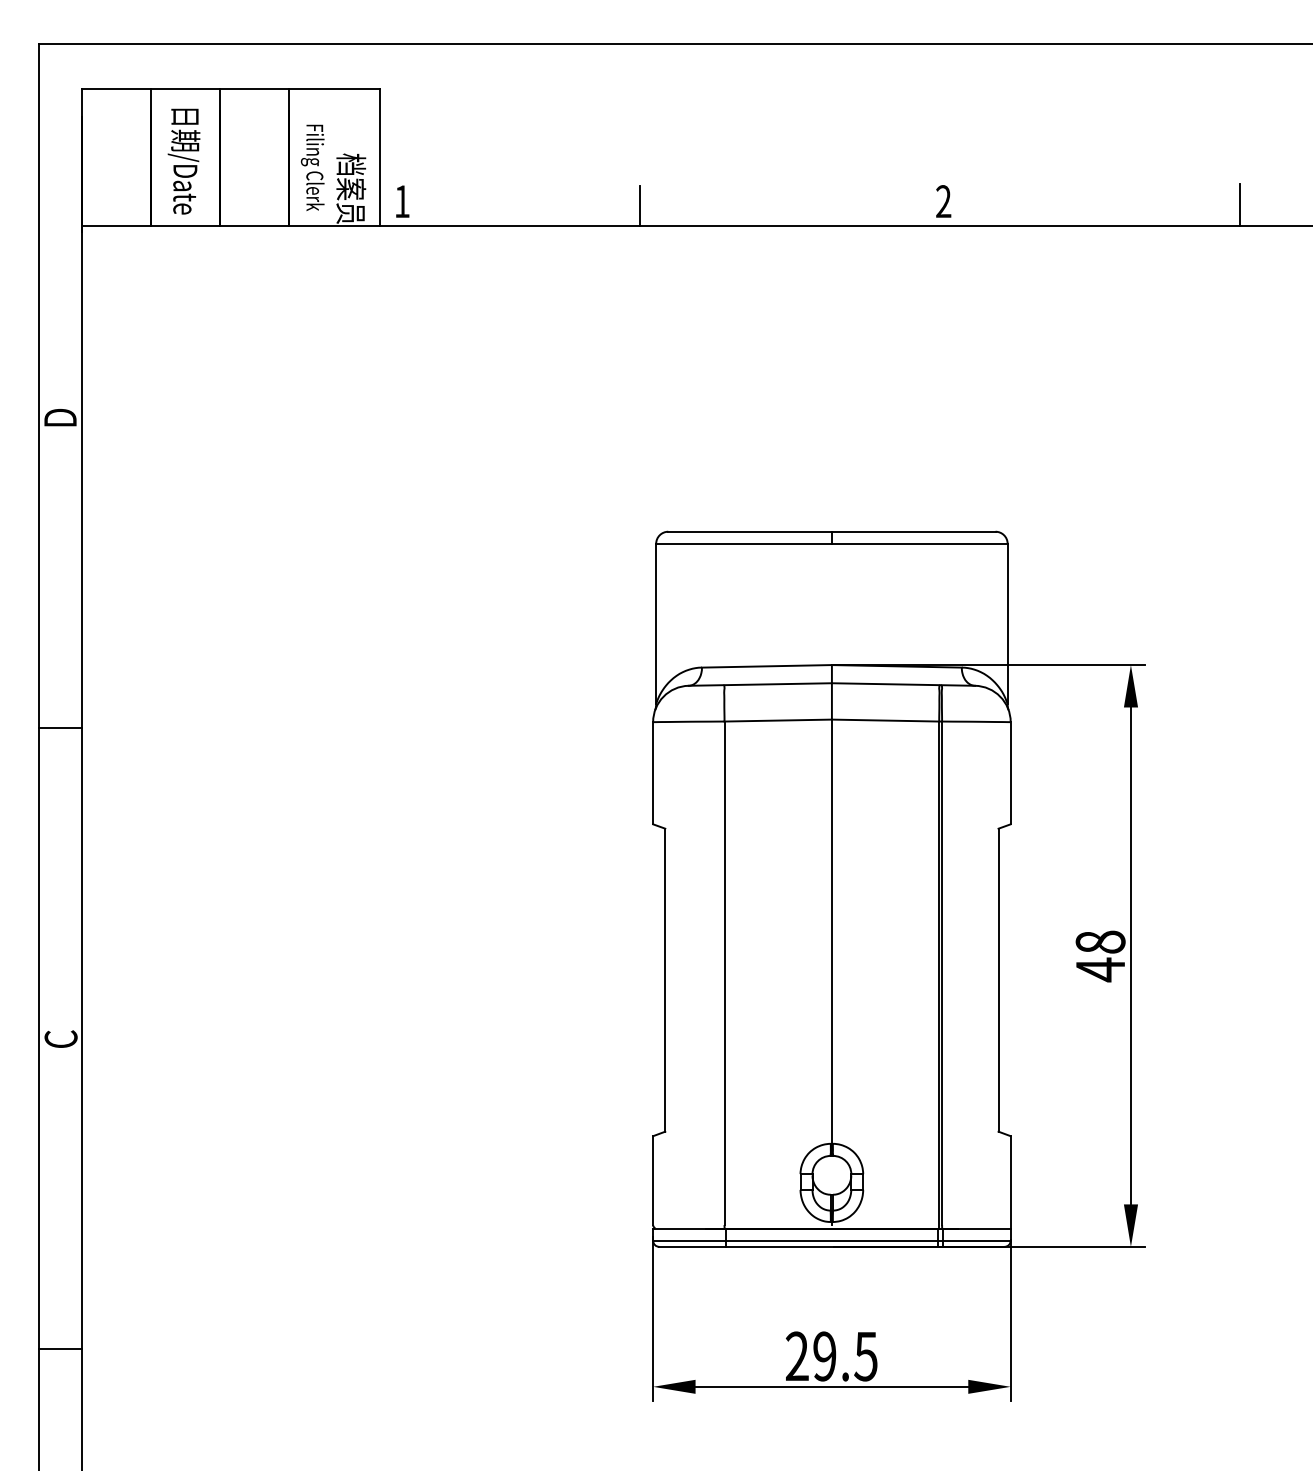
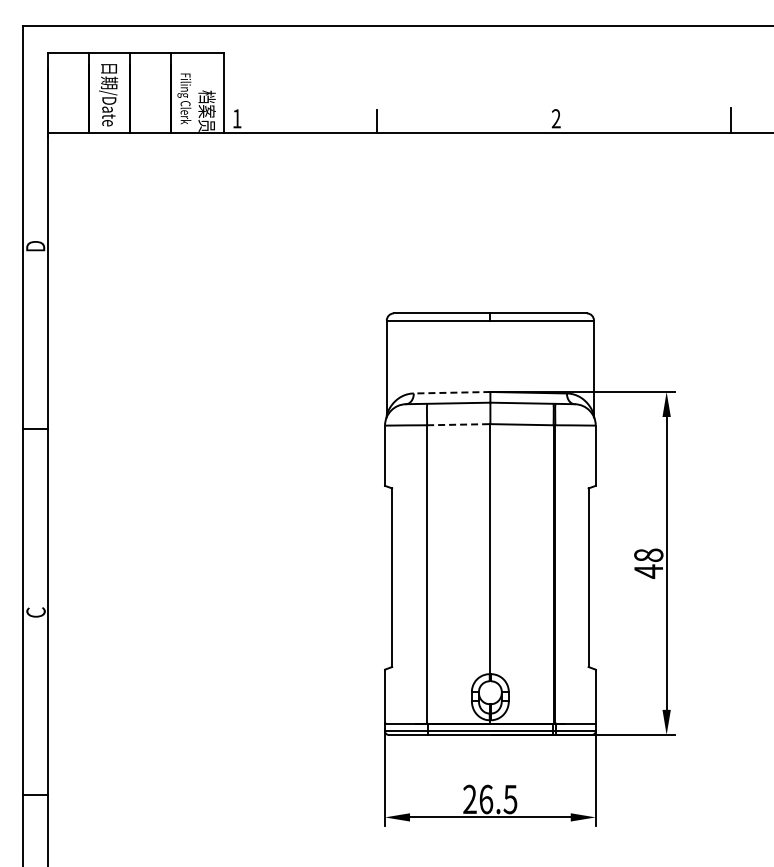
line: (765, 665) -> (451, 392), solid -> dashed
line: (777, 720) -> (458, 424), solid -> dashed
text: (825, 1356) -> (486, 799), 29.5 -> 26.5

